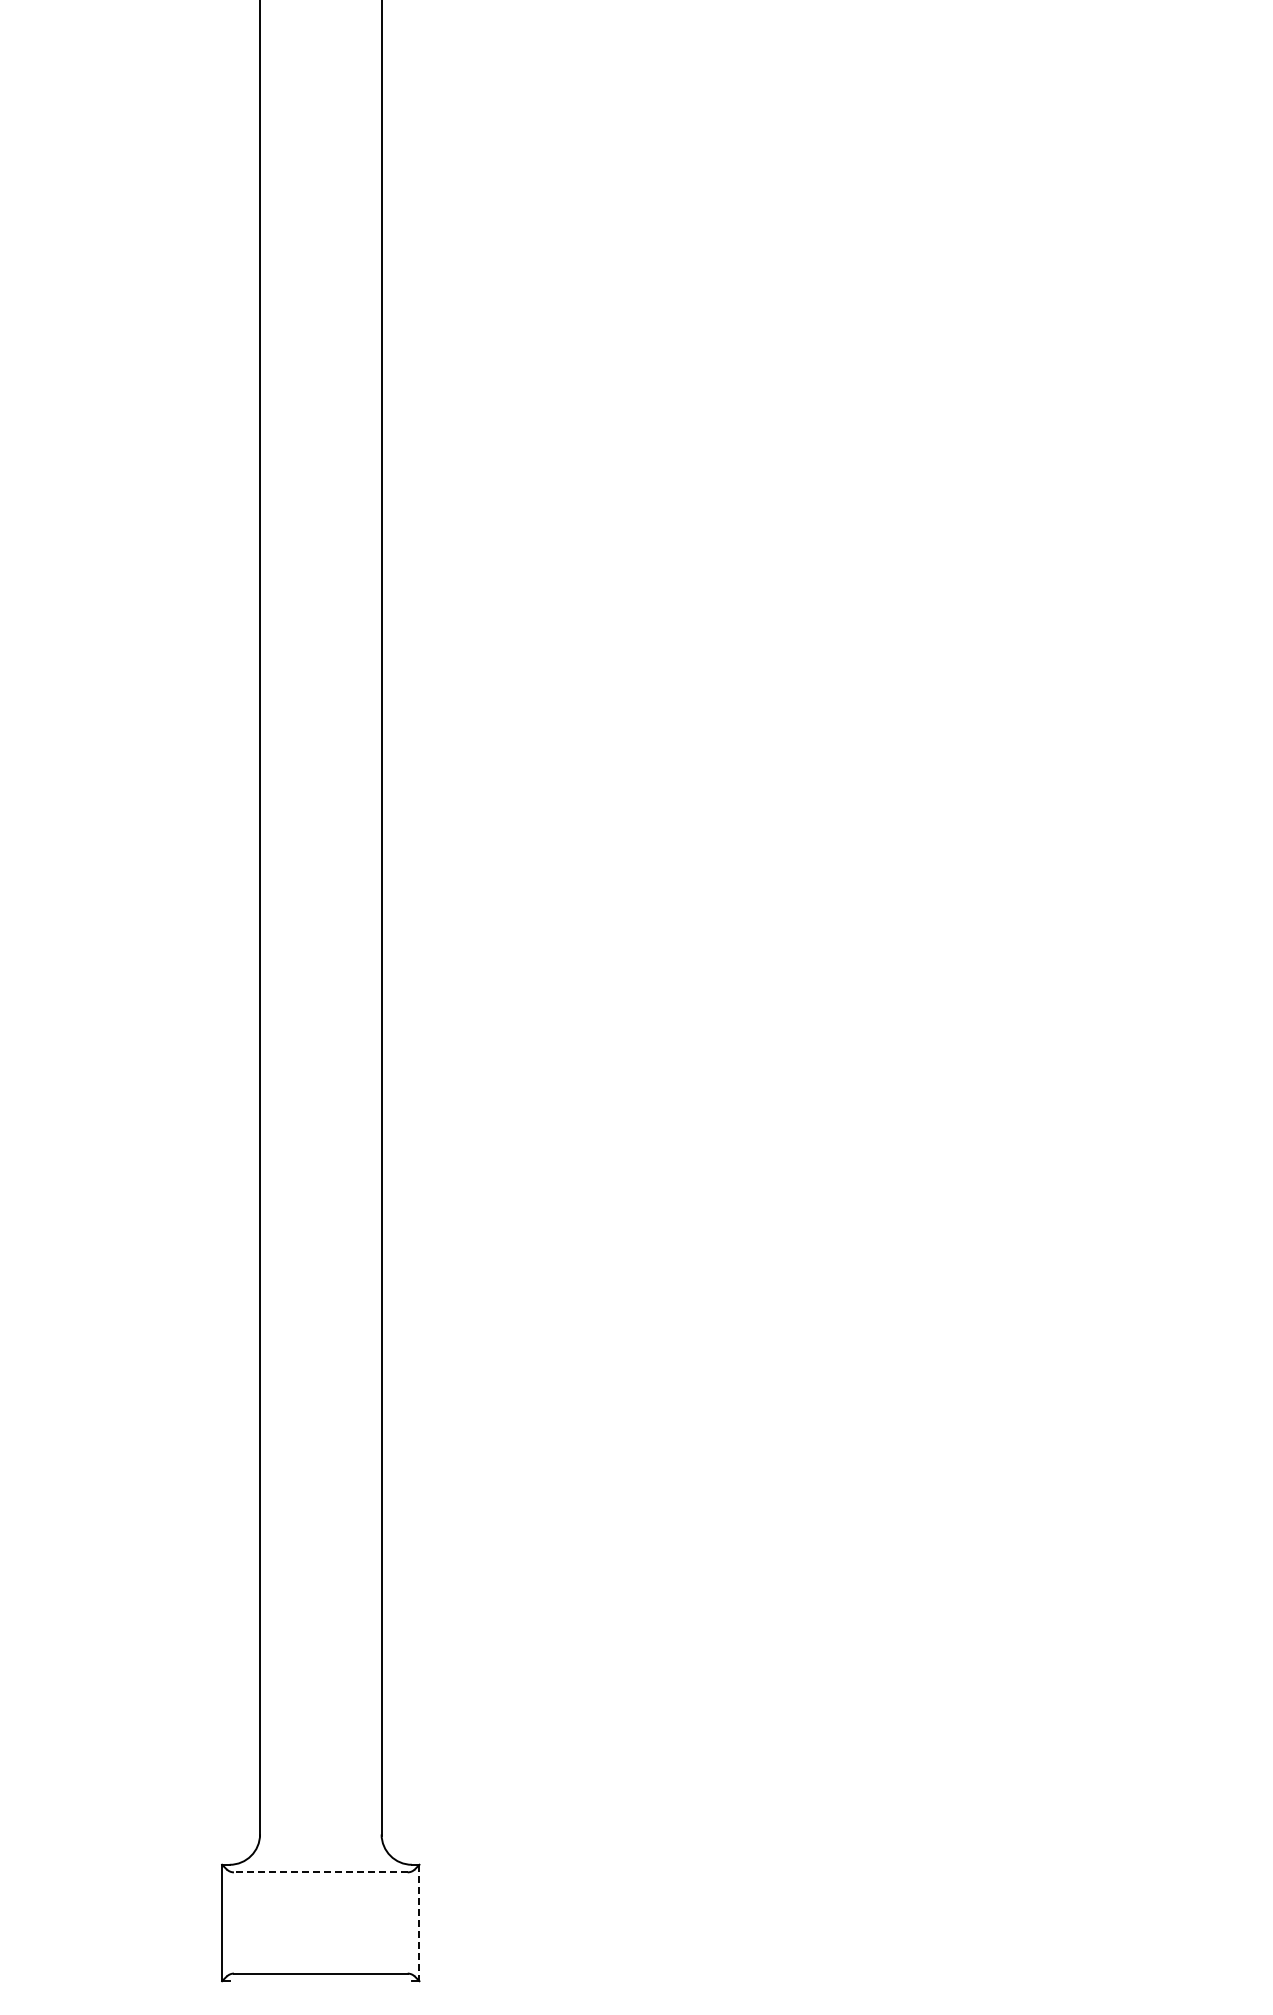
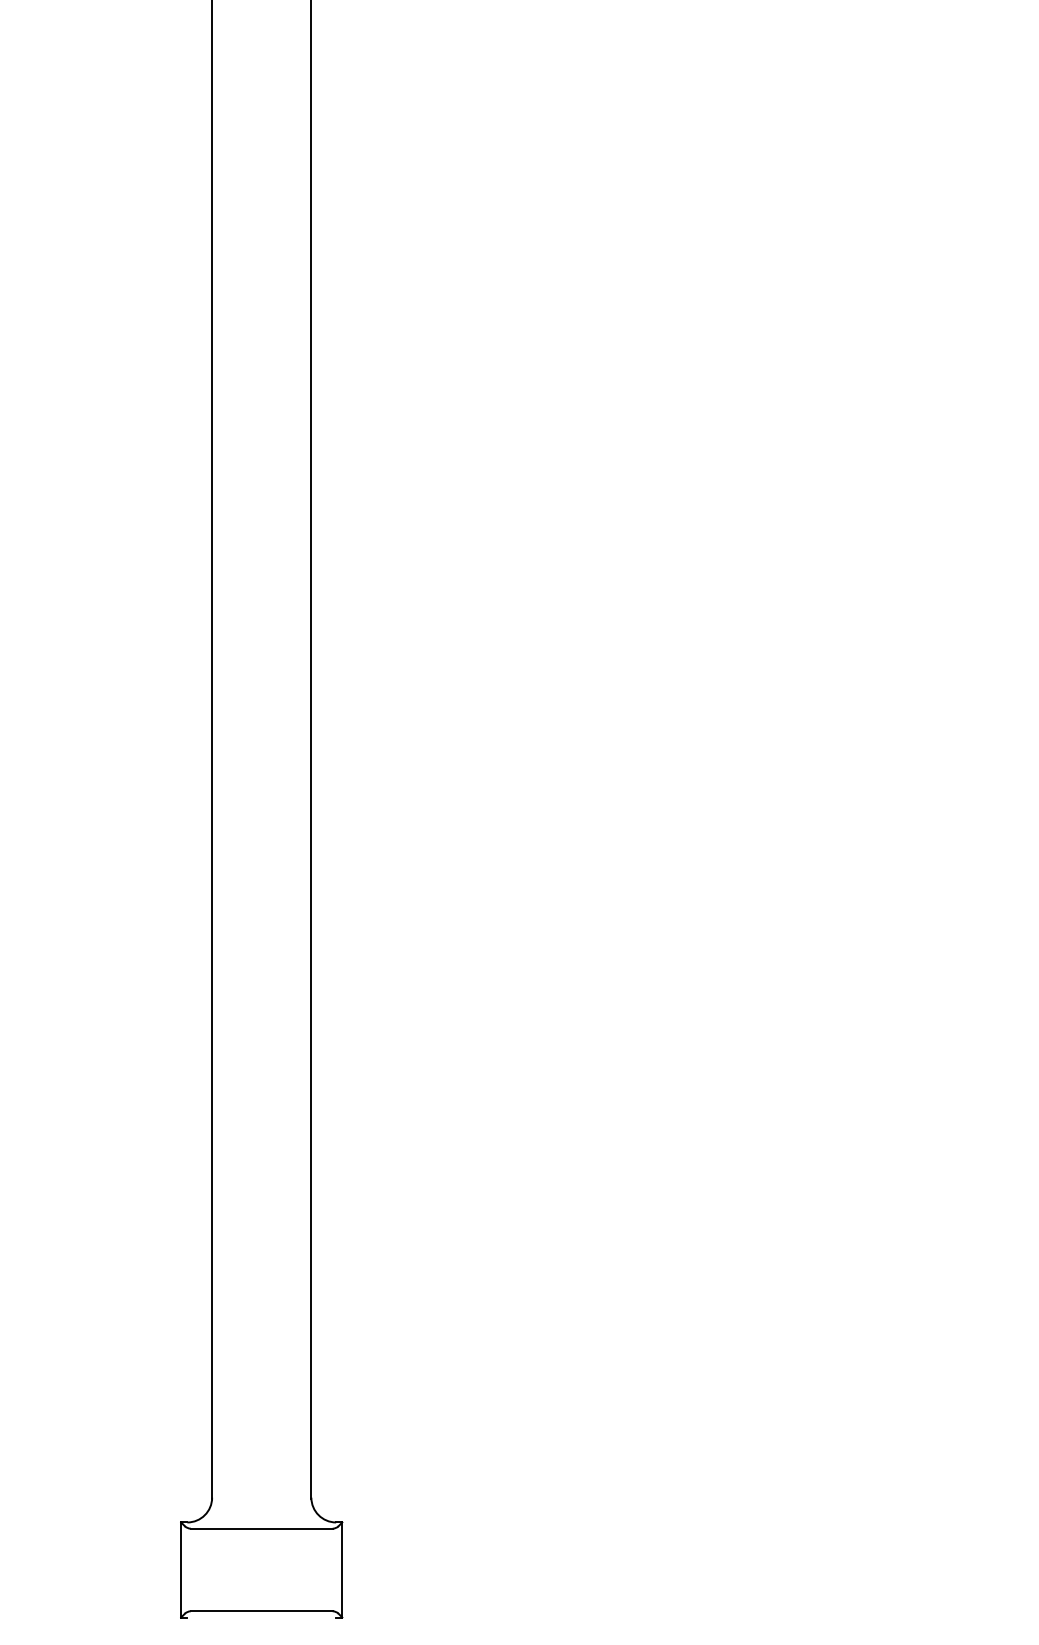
line: (320, 1872) -> (261, 1528), dashed -> solid
line: (419, 1923) -> (342, 1570), dashed -> solid

